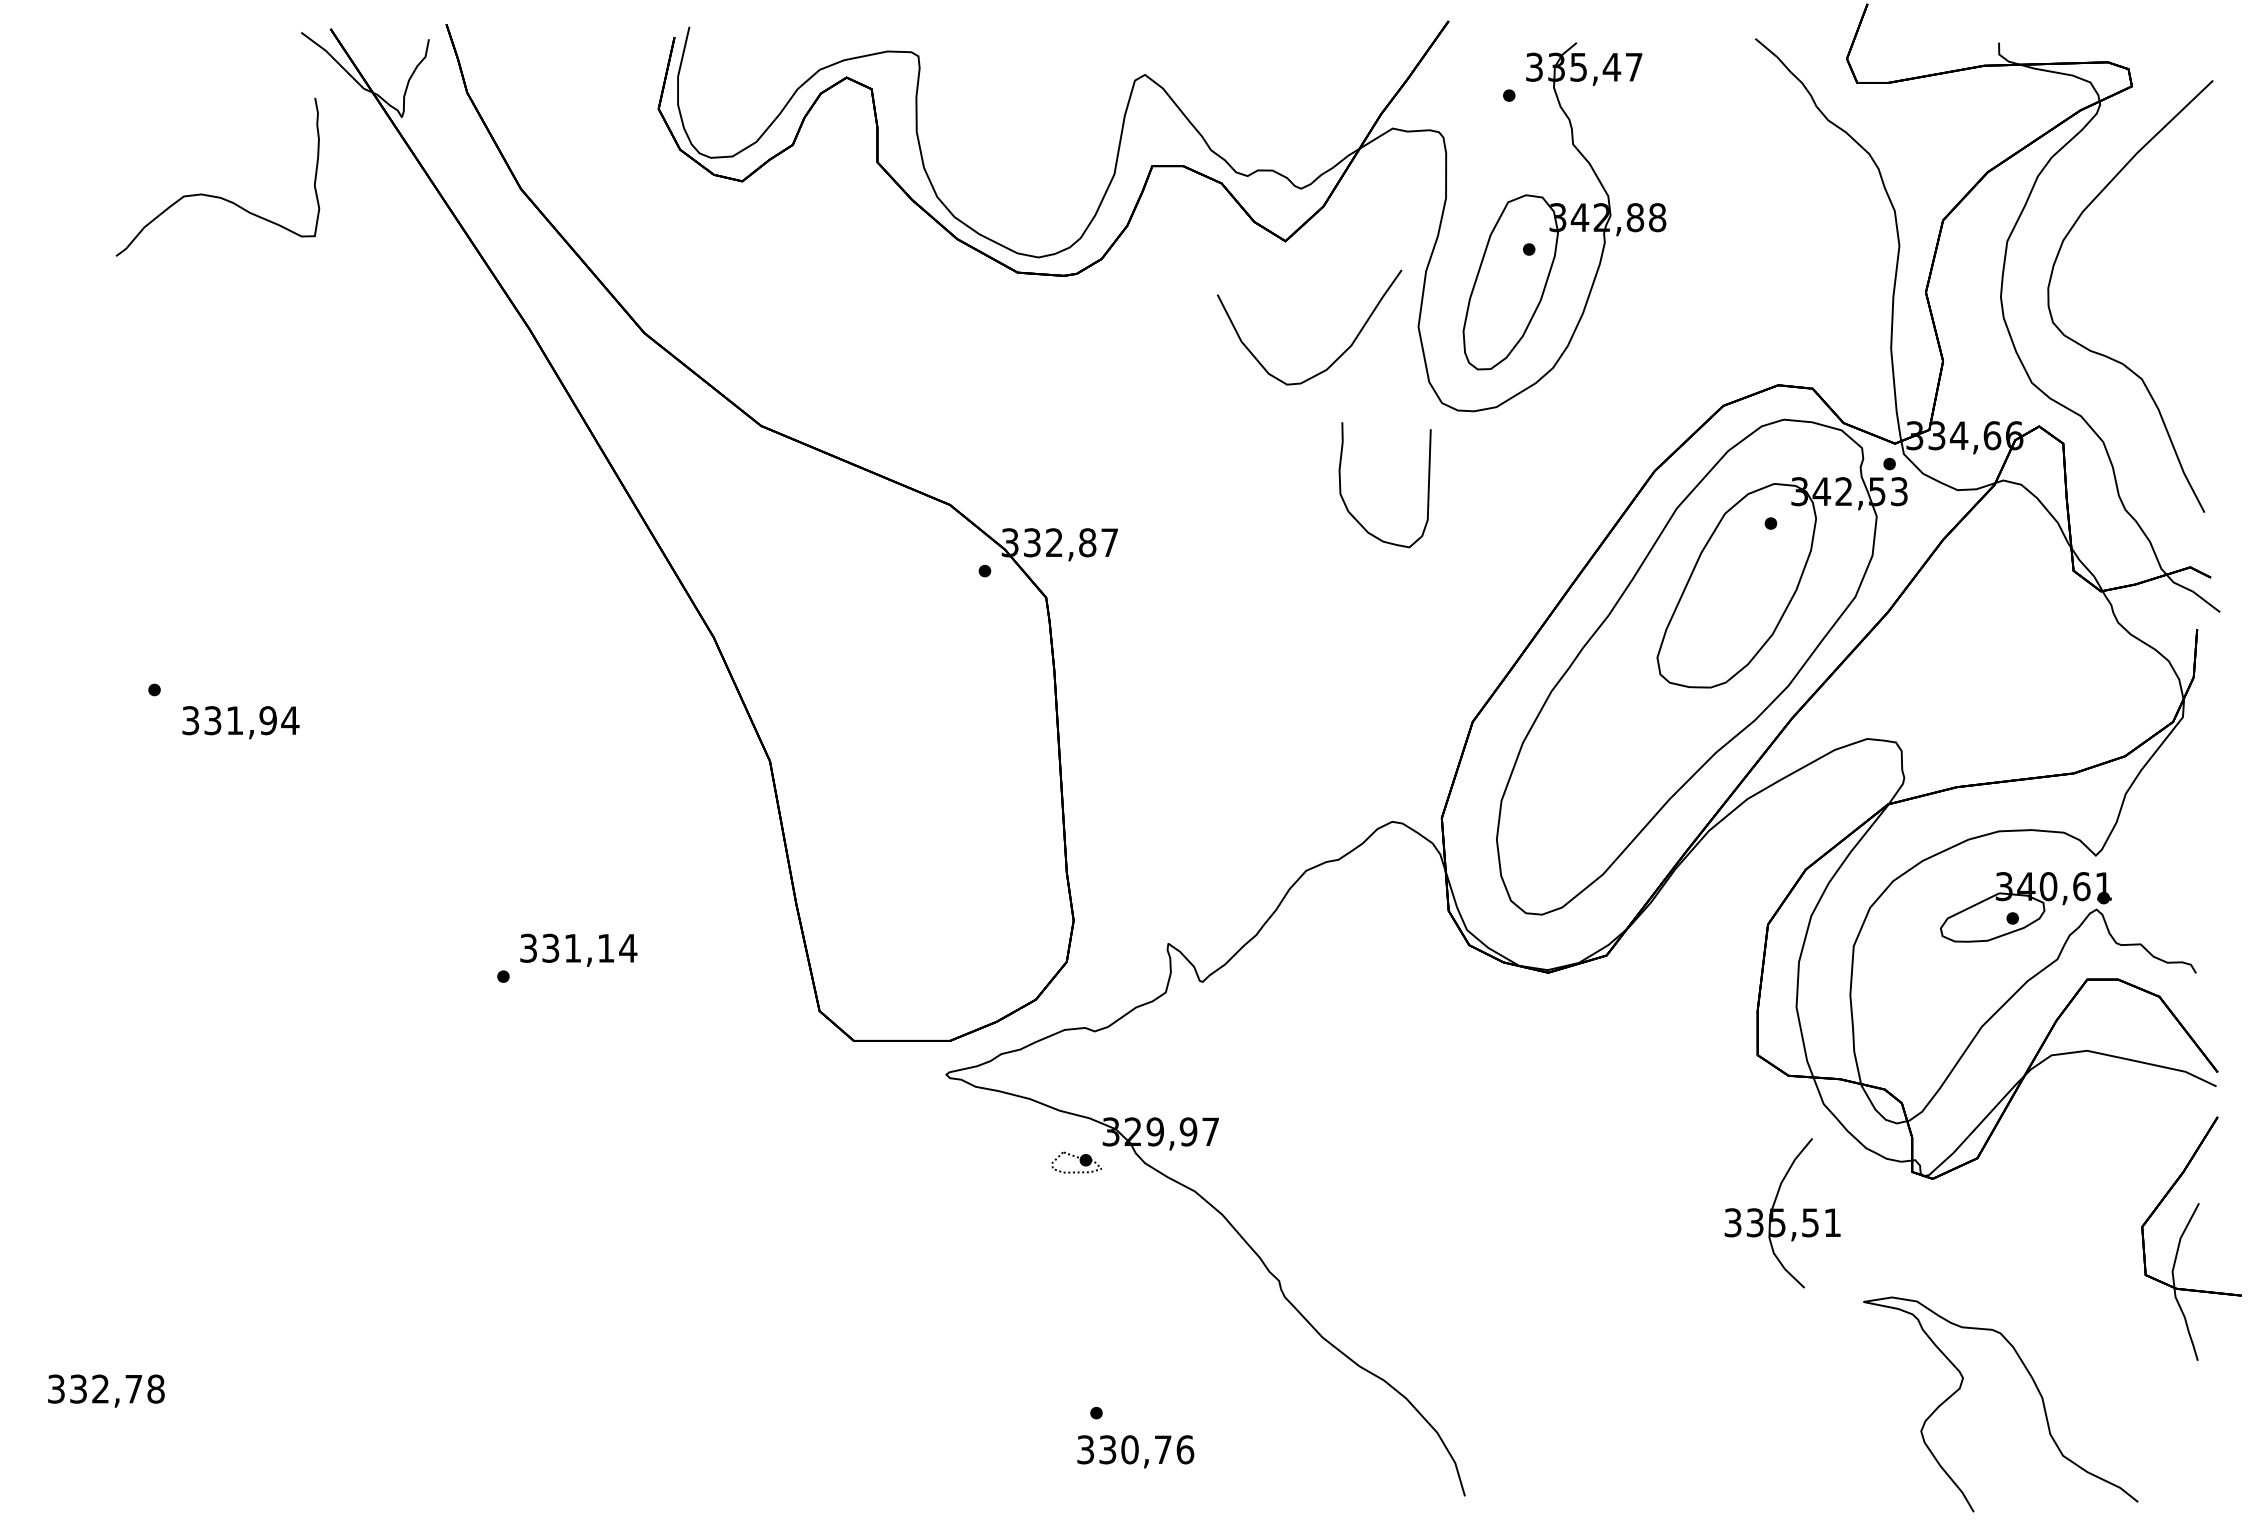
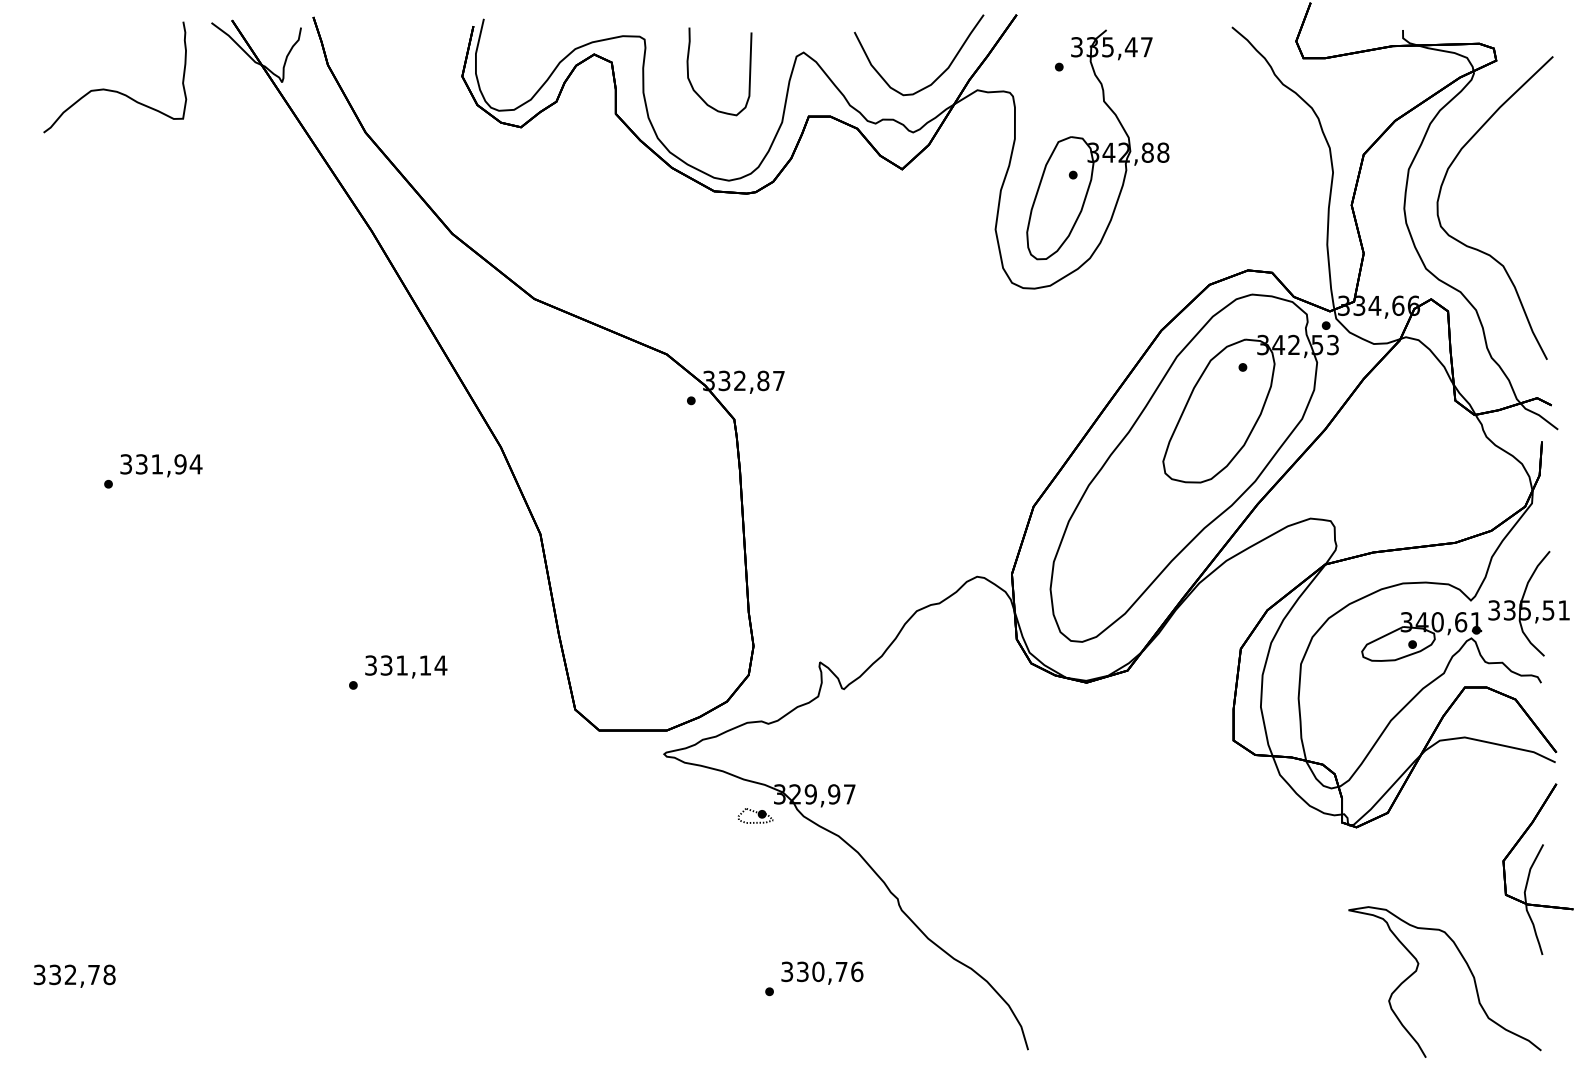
curve: (214, 195) -> (112, 90), moved
curve: (1338, 356) -> (939, 75), moved
curve: (1346, 504) -> (692, 85), moved
text: (240, 722) -> (161, 465), moved
part: (1782, 1213) -> (1528, 603), moved
curve: (2035, 1386) -> (1469, 969), moved
text: (1135, 1451) -> (822, 973), moved

